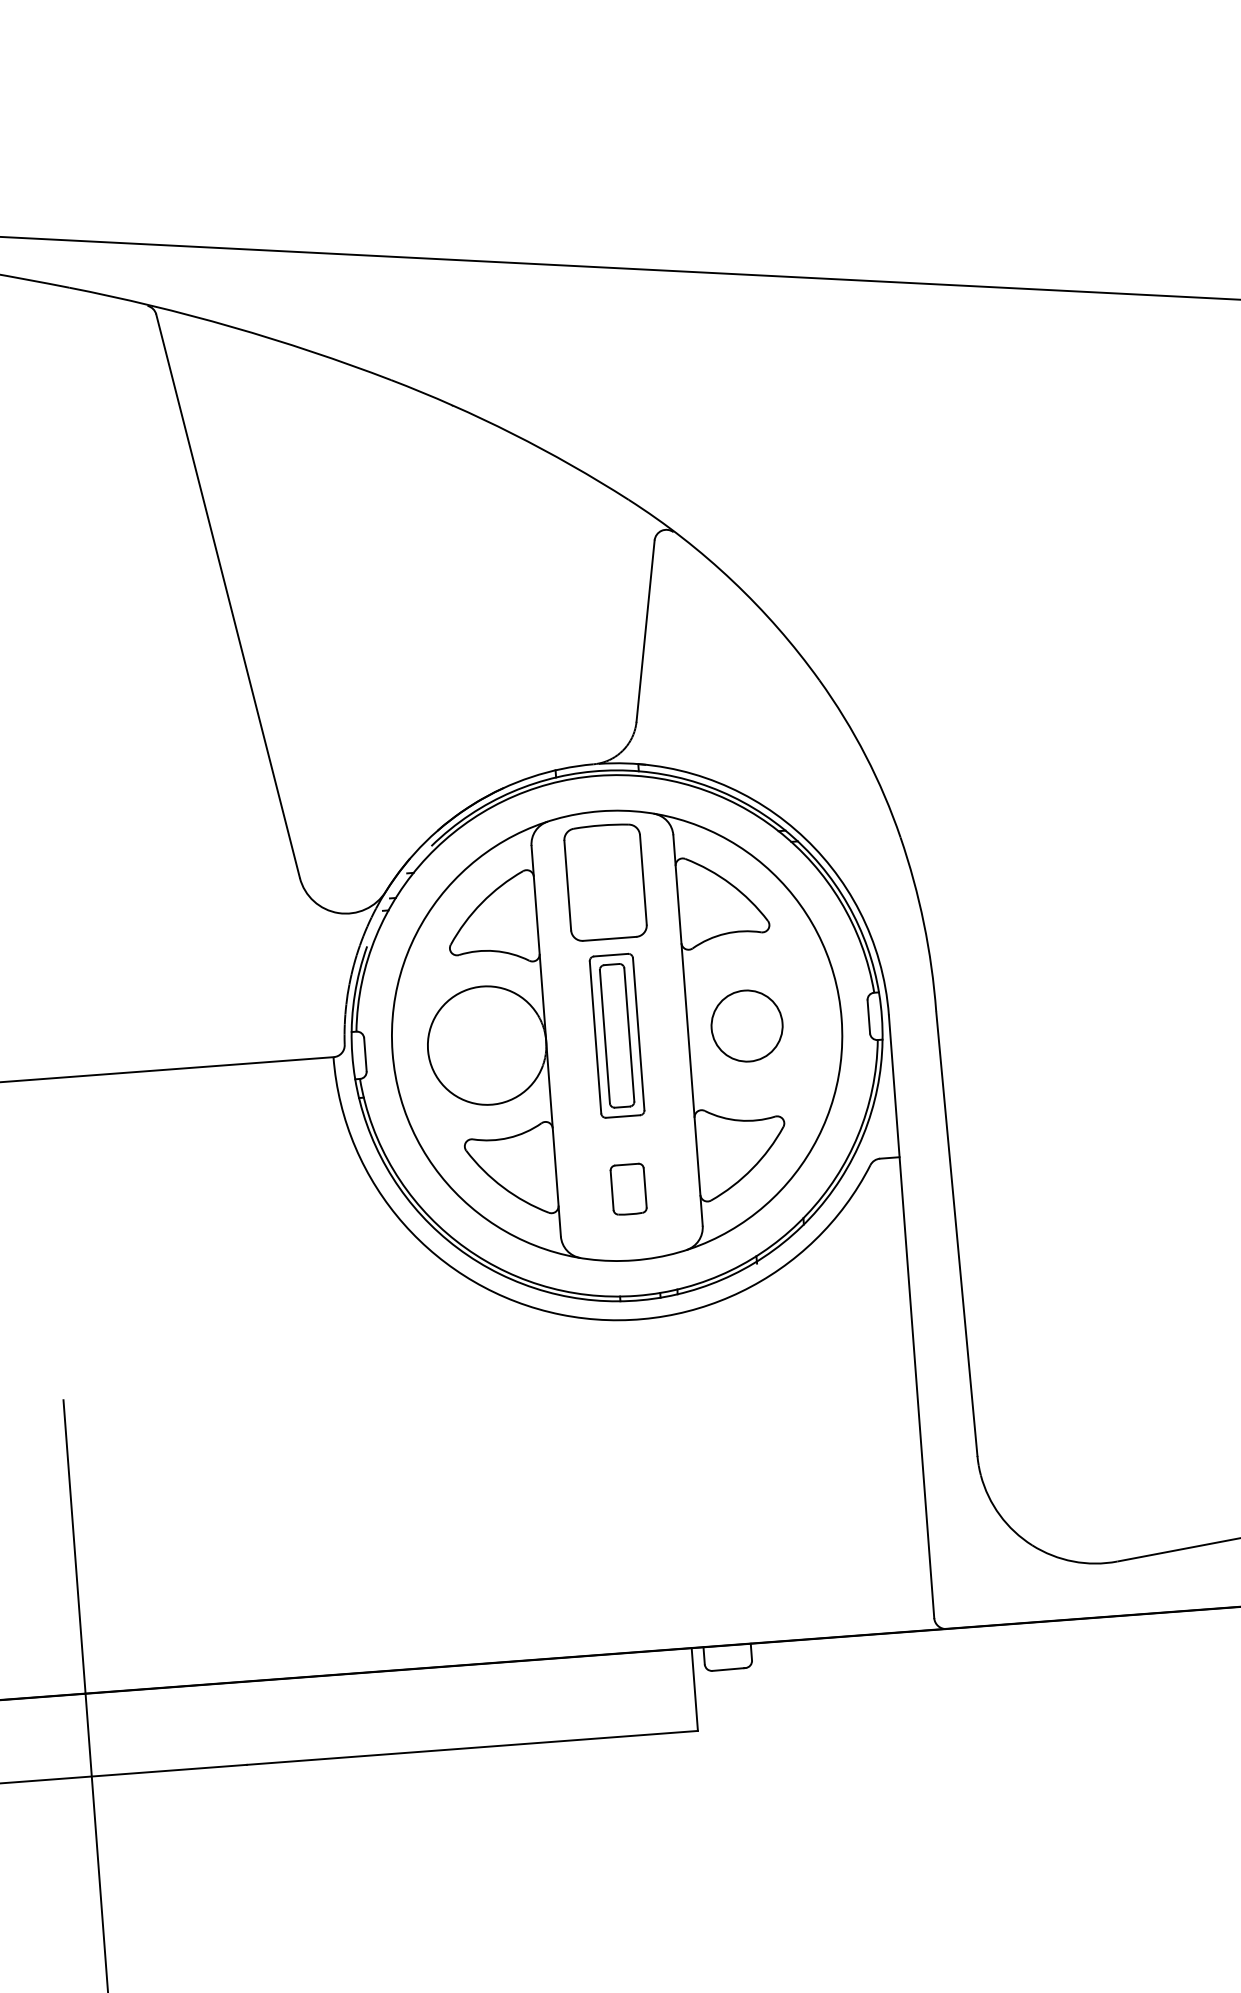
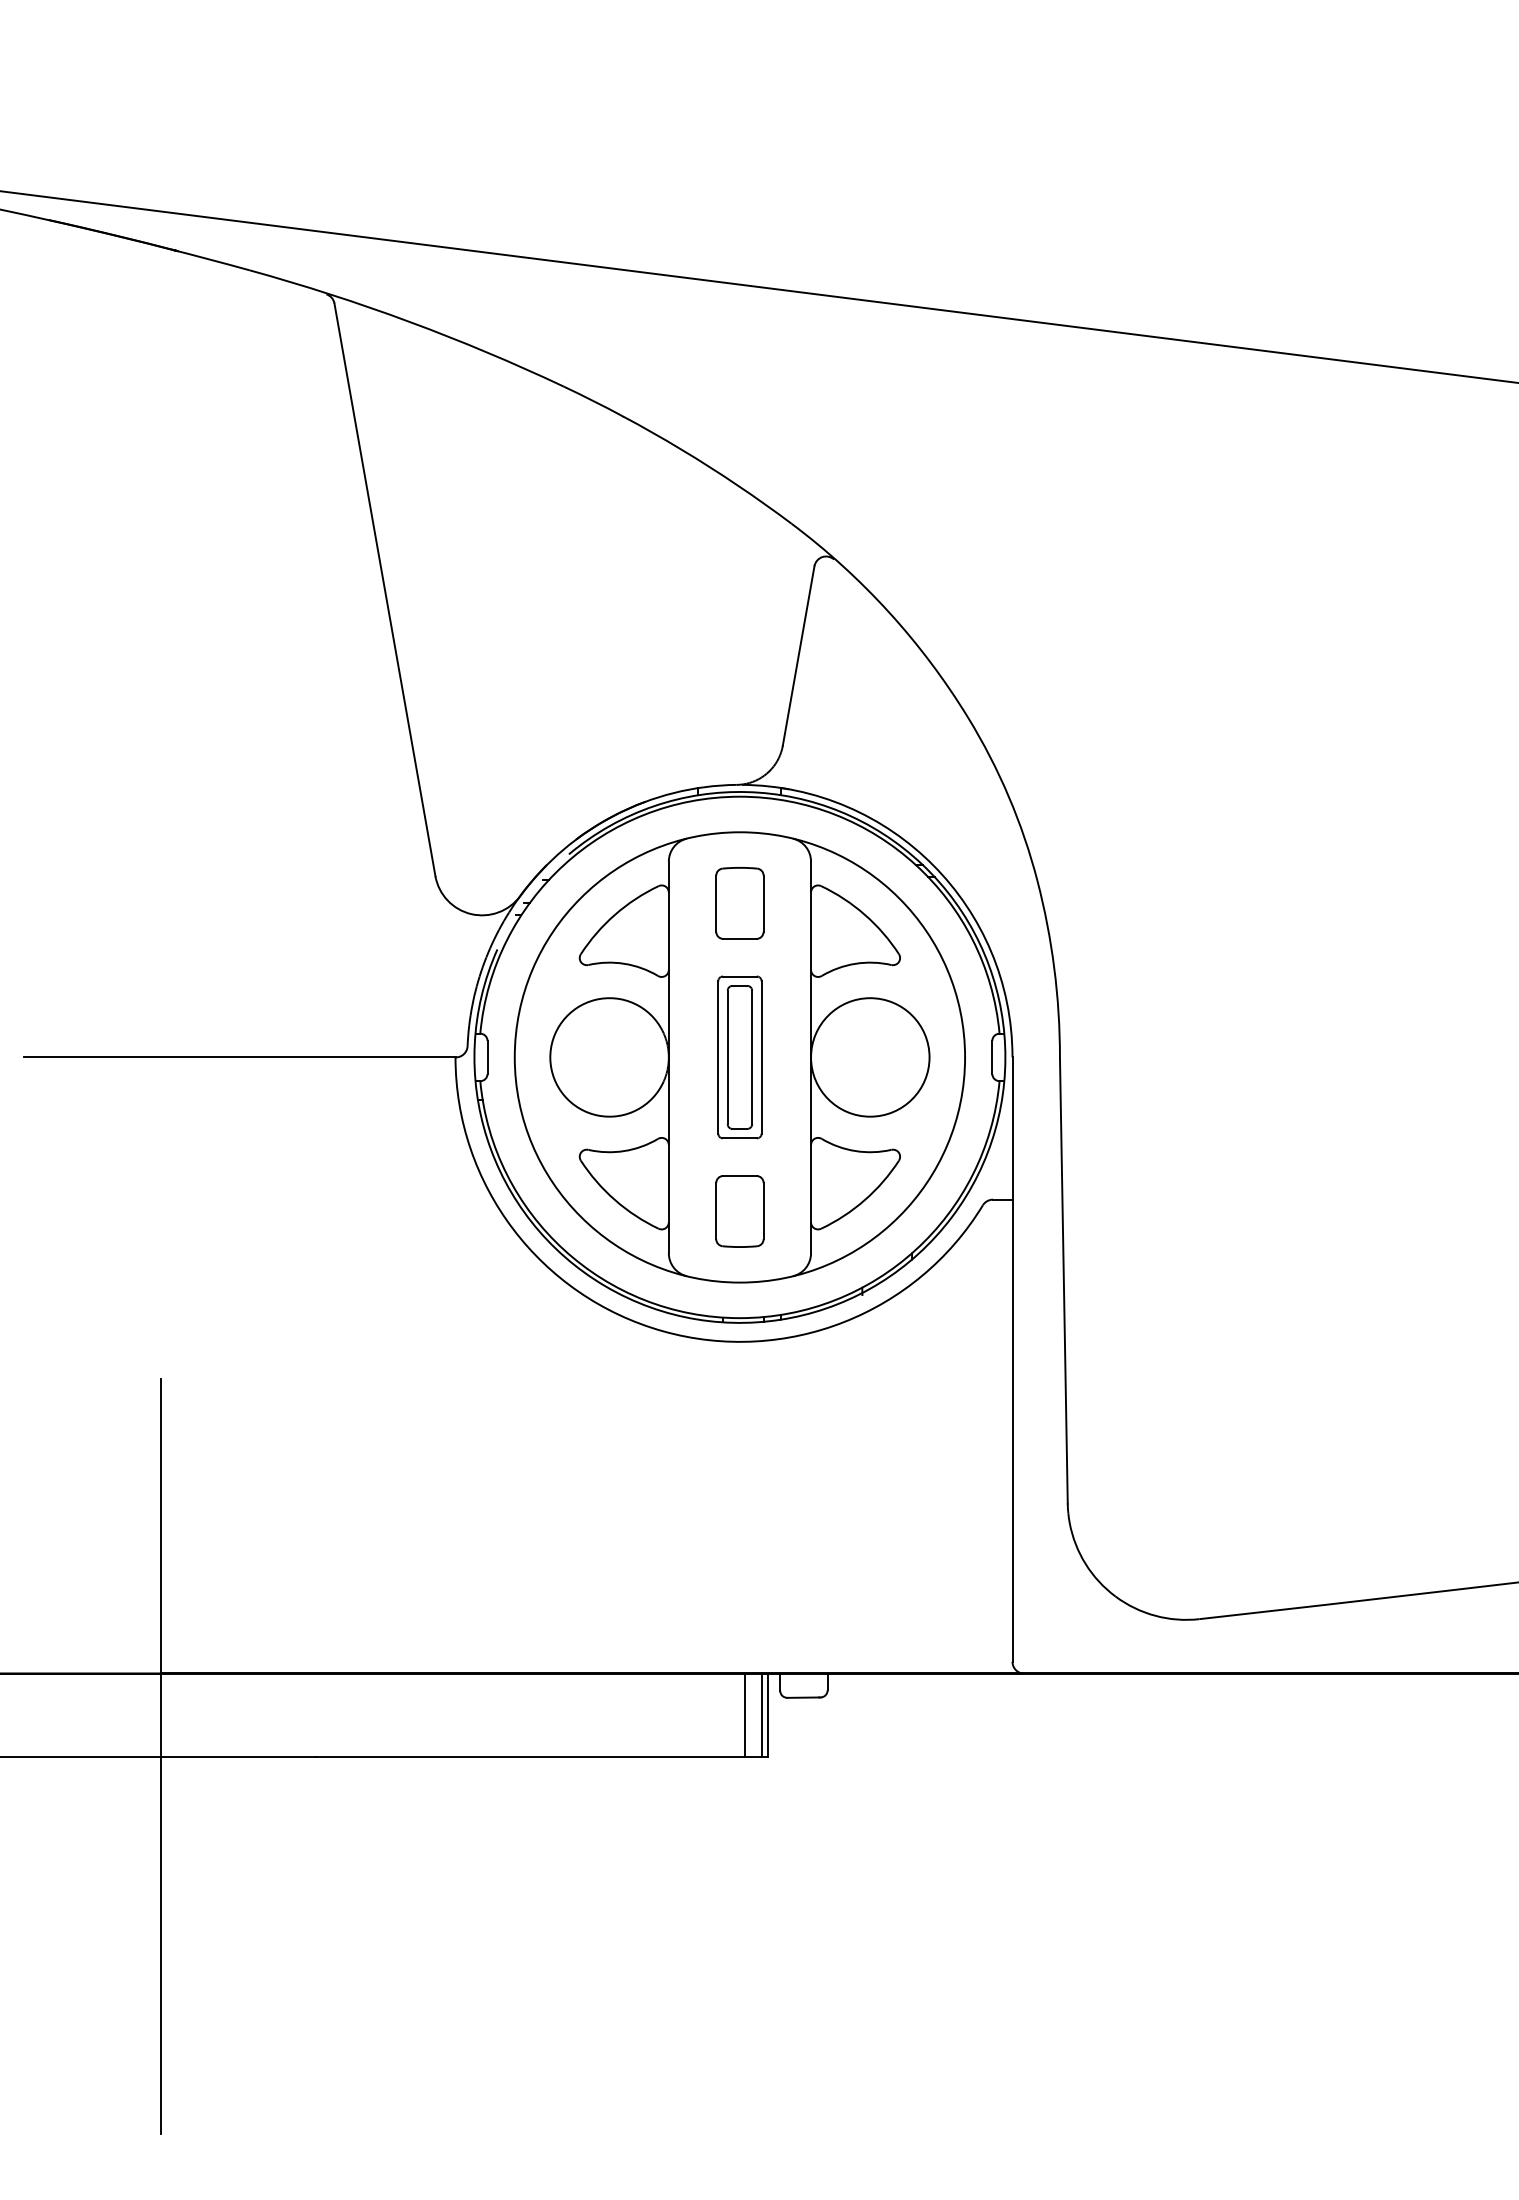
part: (605, 882) -> (739, 903), size x0.62
circle: (747, 1026) -> (870, 1057), size x1.67
part: (628, 1189) -> (739, 1211), size x1.43
line: (687, 1689) -> (761, 1714), added
line: (671, 1690) -> (745, 1714), added

